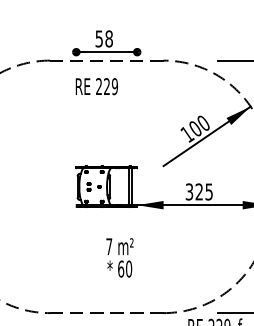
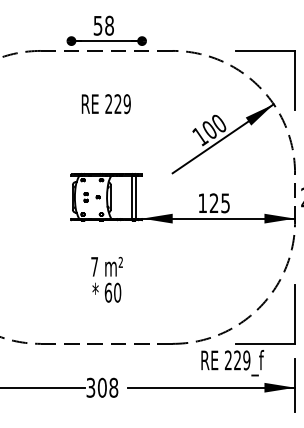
text: (96, 86) -> (105, 104), moved
text: (189, 192) -> (202, 203), 325 -> 125
text: (119, 257) -> (106, 279), moved

